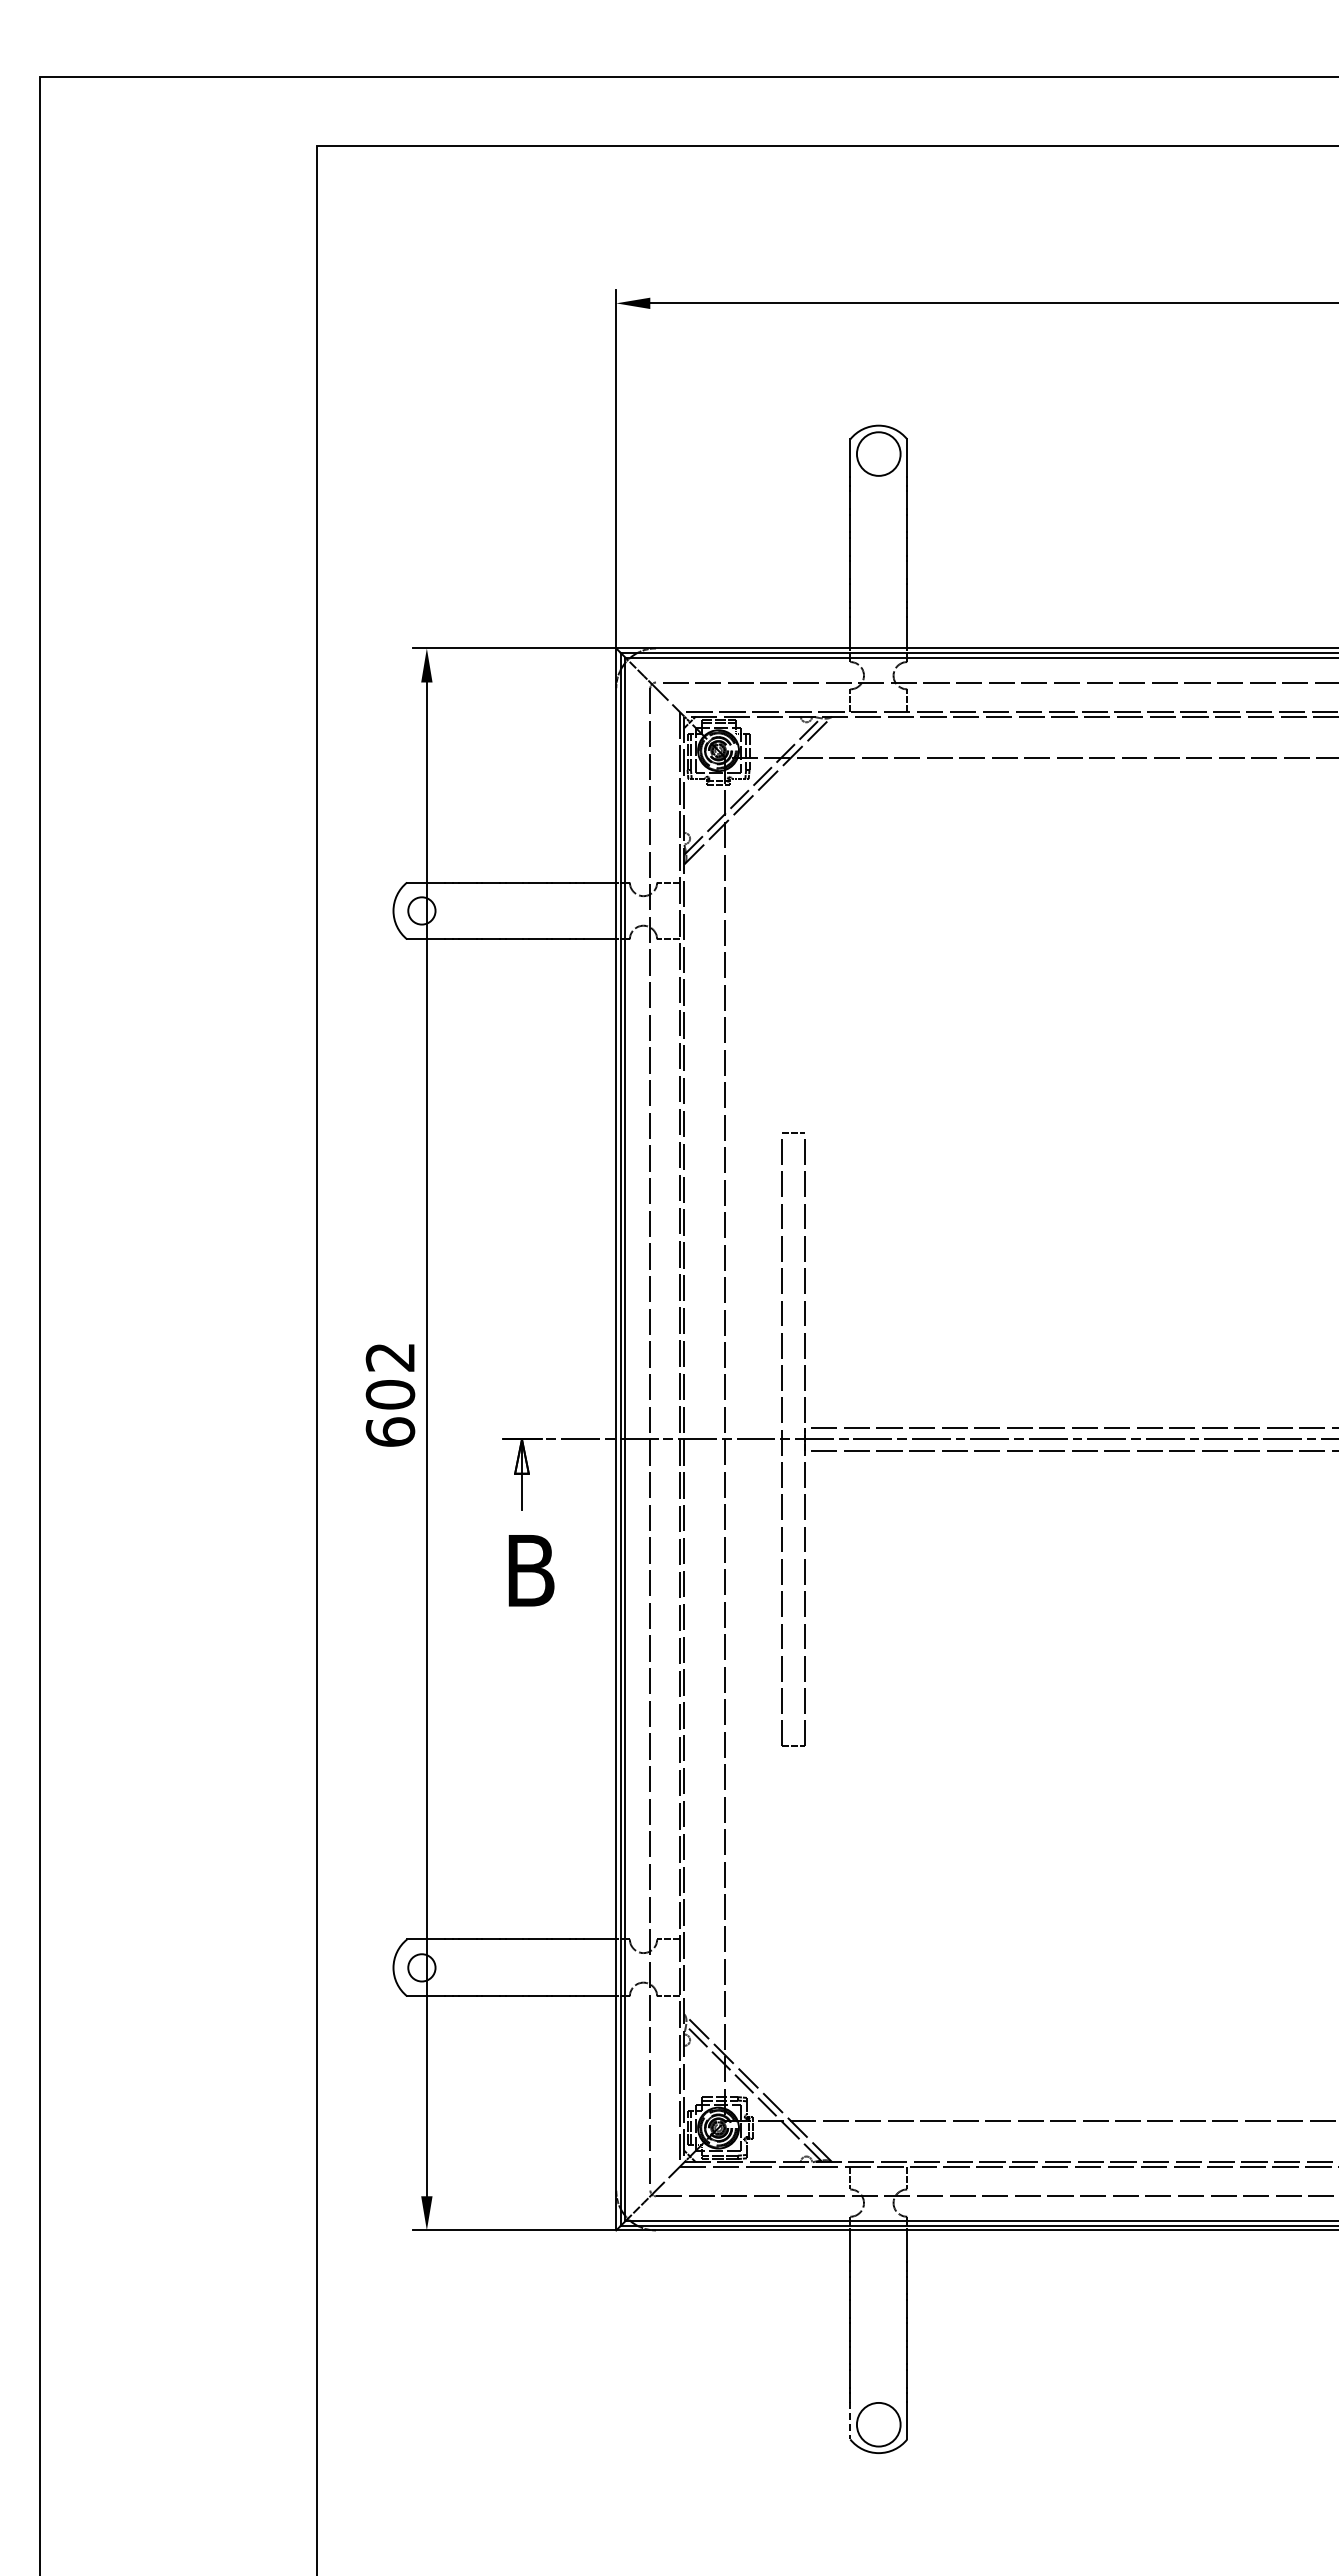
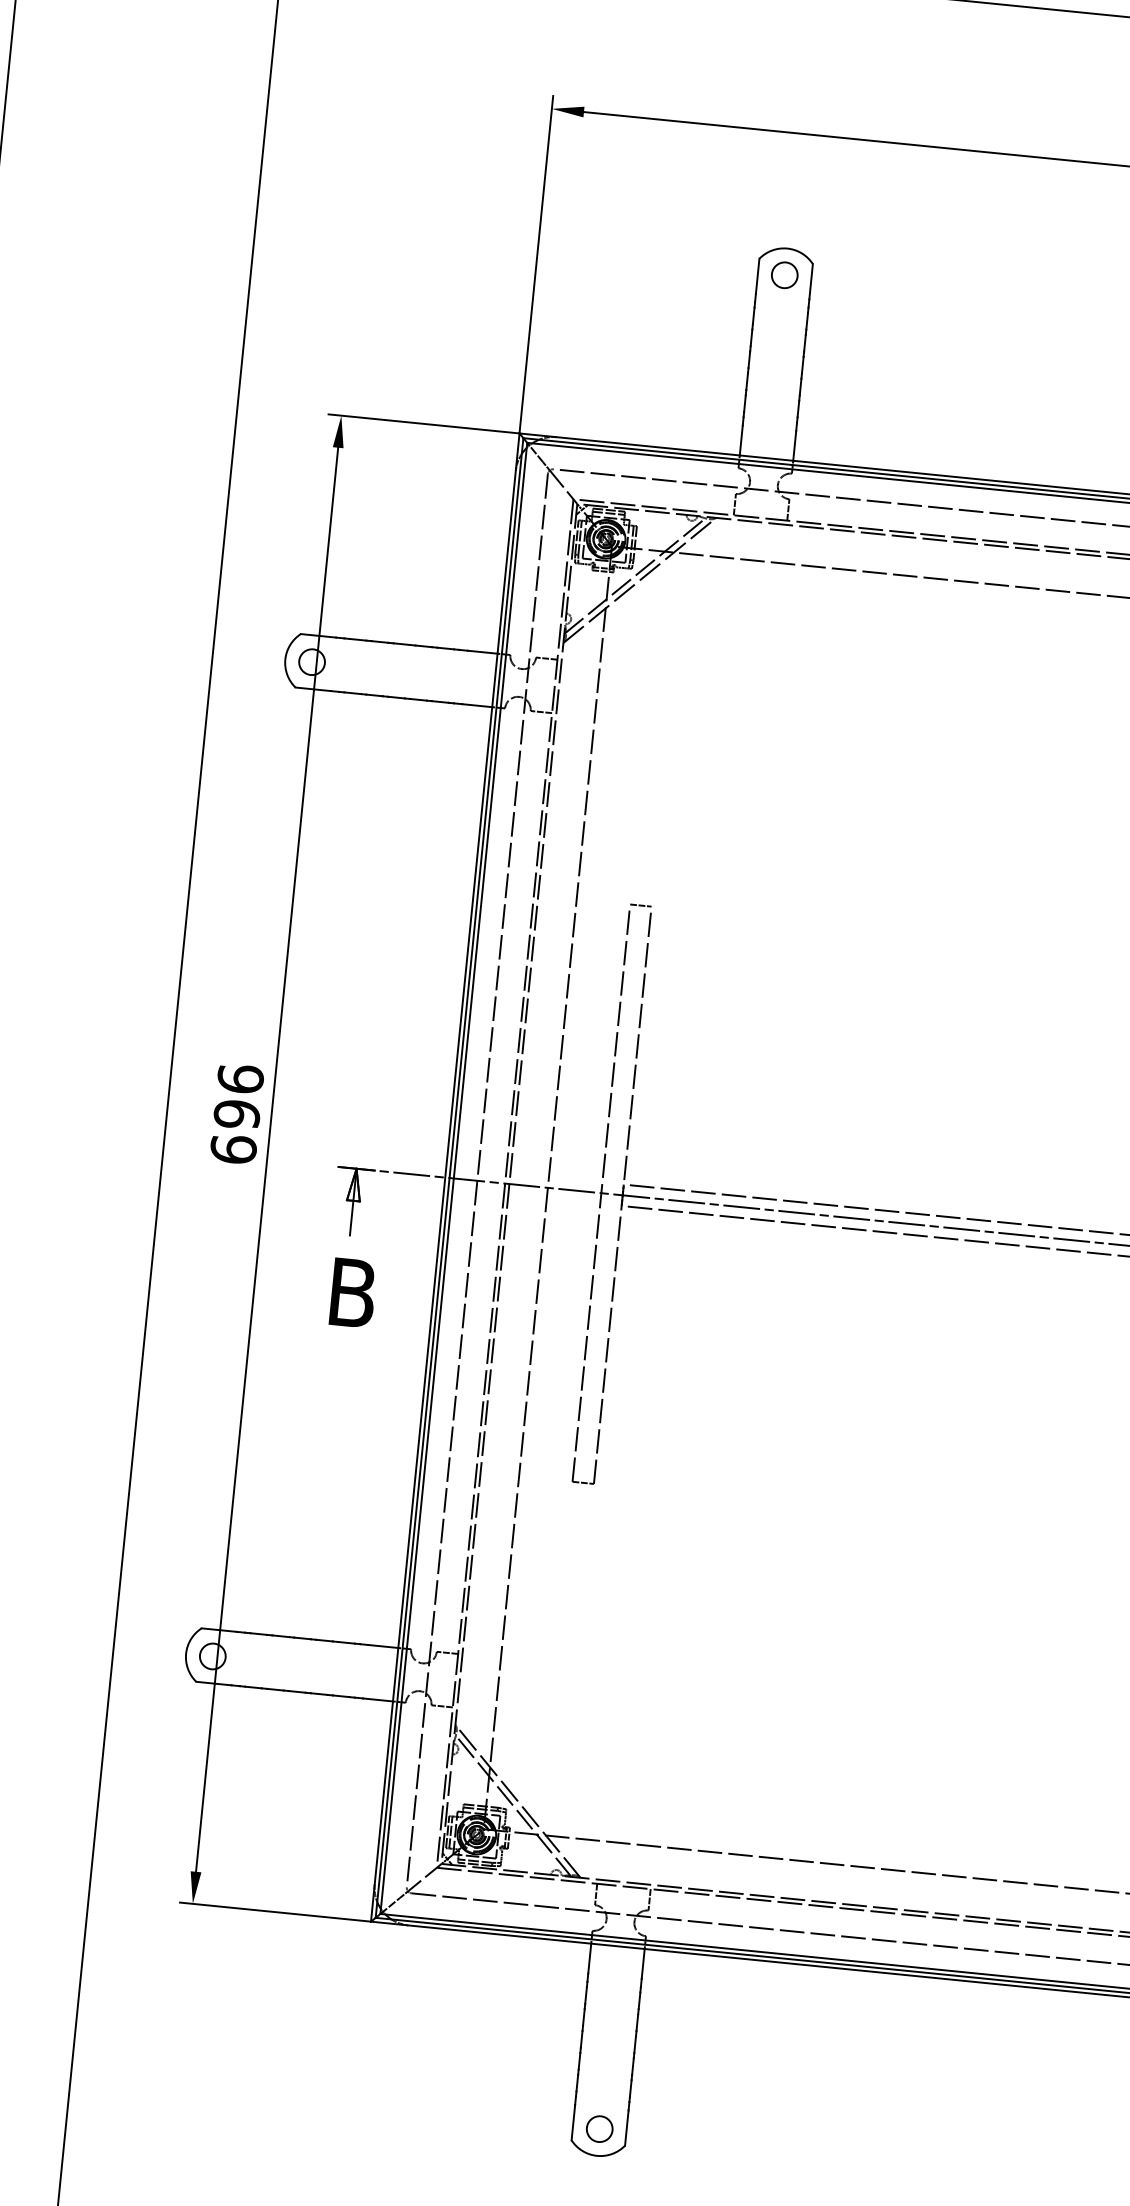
circle: (878, 453) -> (784, 274), size x0.62
text: (390, 1375) -> (238, 1096), 602 -> 696
line: (850, 2420) -> (573, 2122), dashed -> solid
circle: (878, 2424) -> (599, 2128), size x0.62

